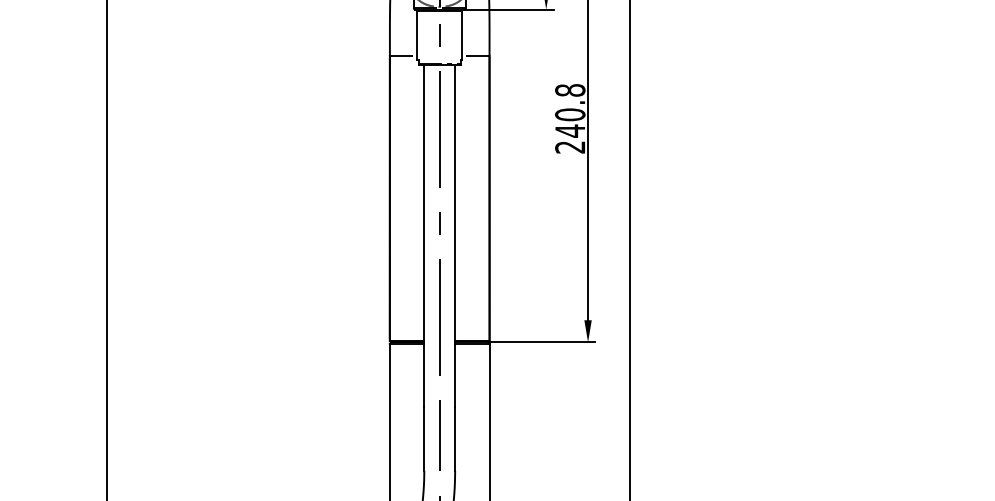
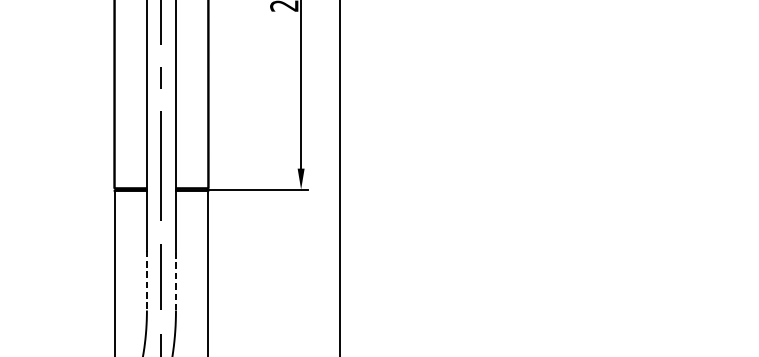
line: (424, 439) -> (147, 280), solid -> dashed
line: (455, 439) -> (176, 280), solid -> dashed

